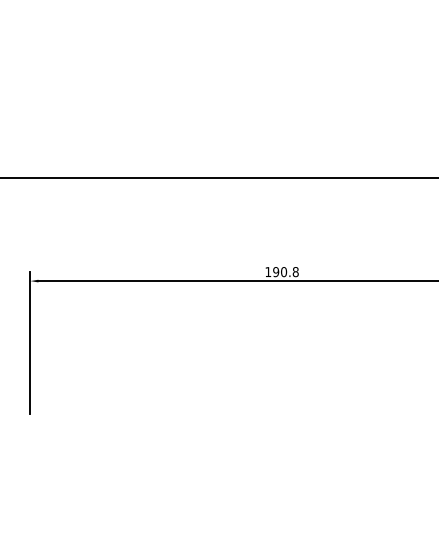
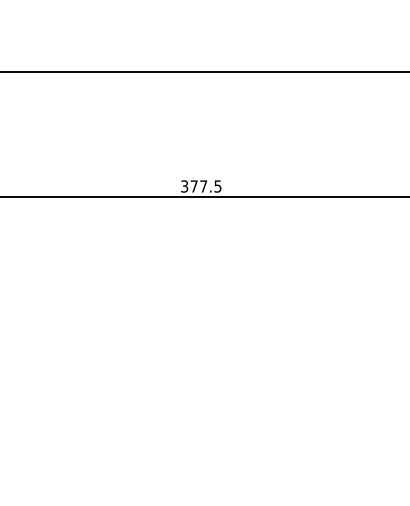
text: (281, 272) -> (200, 186), 190.8 -> 377.5

